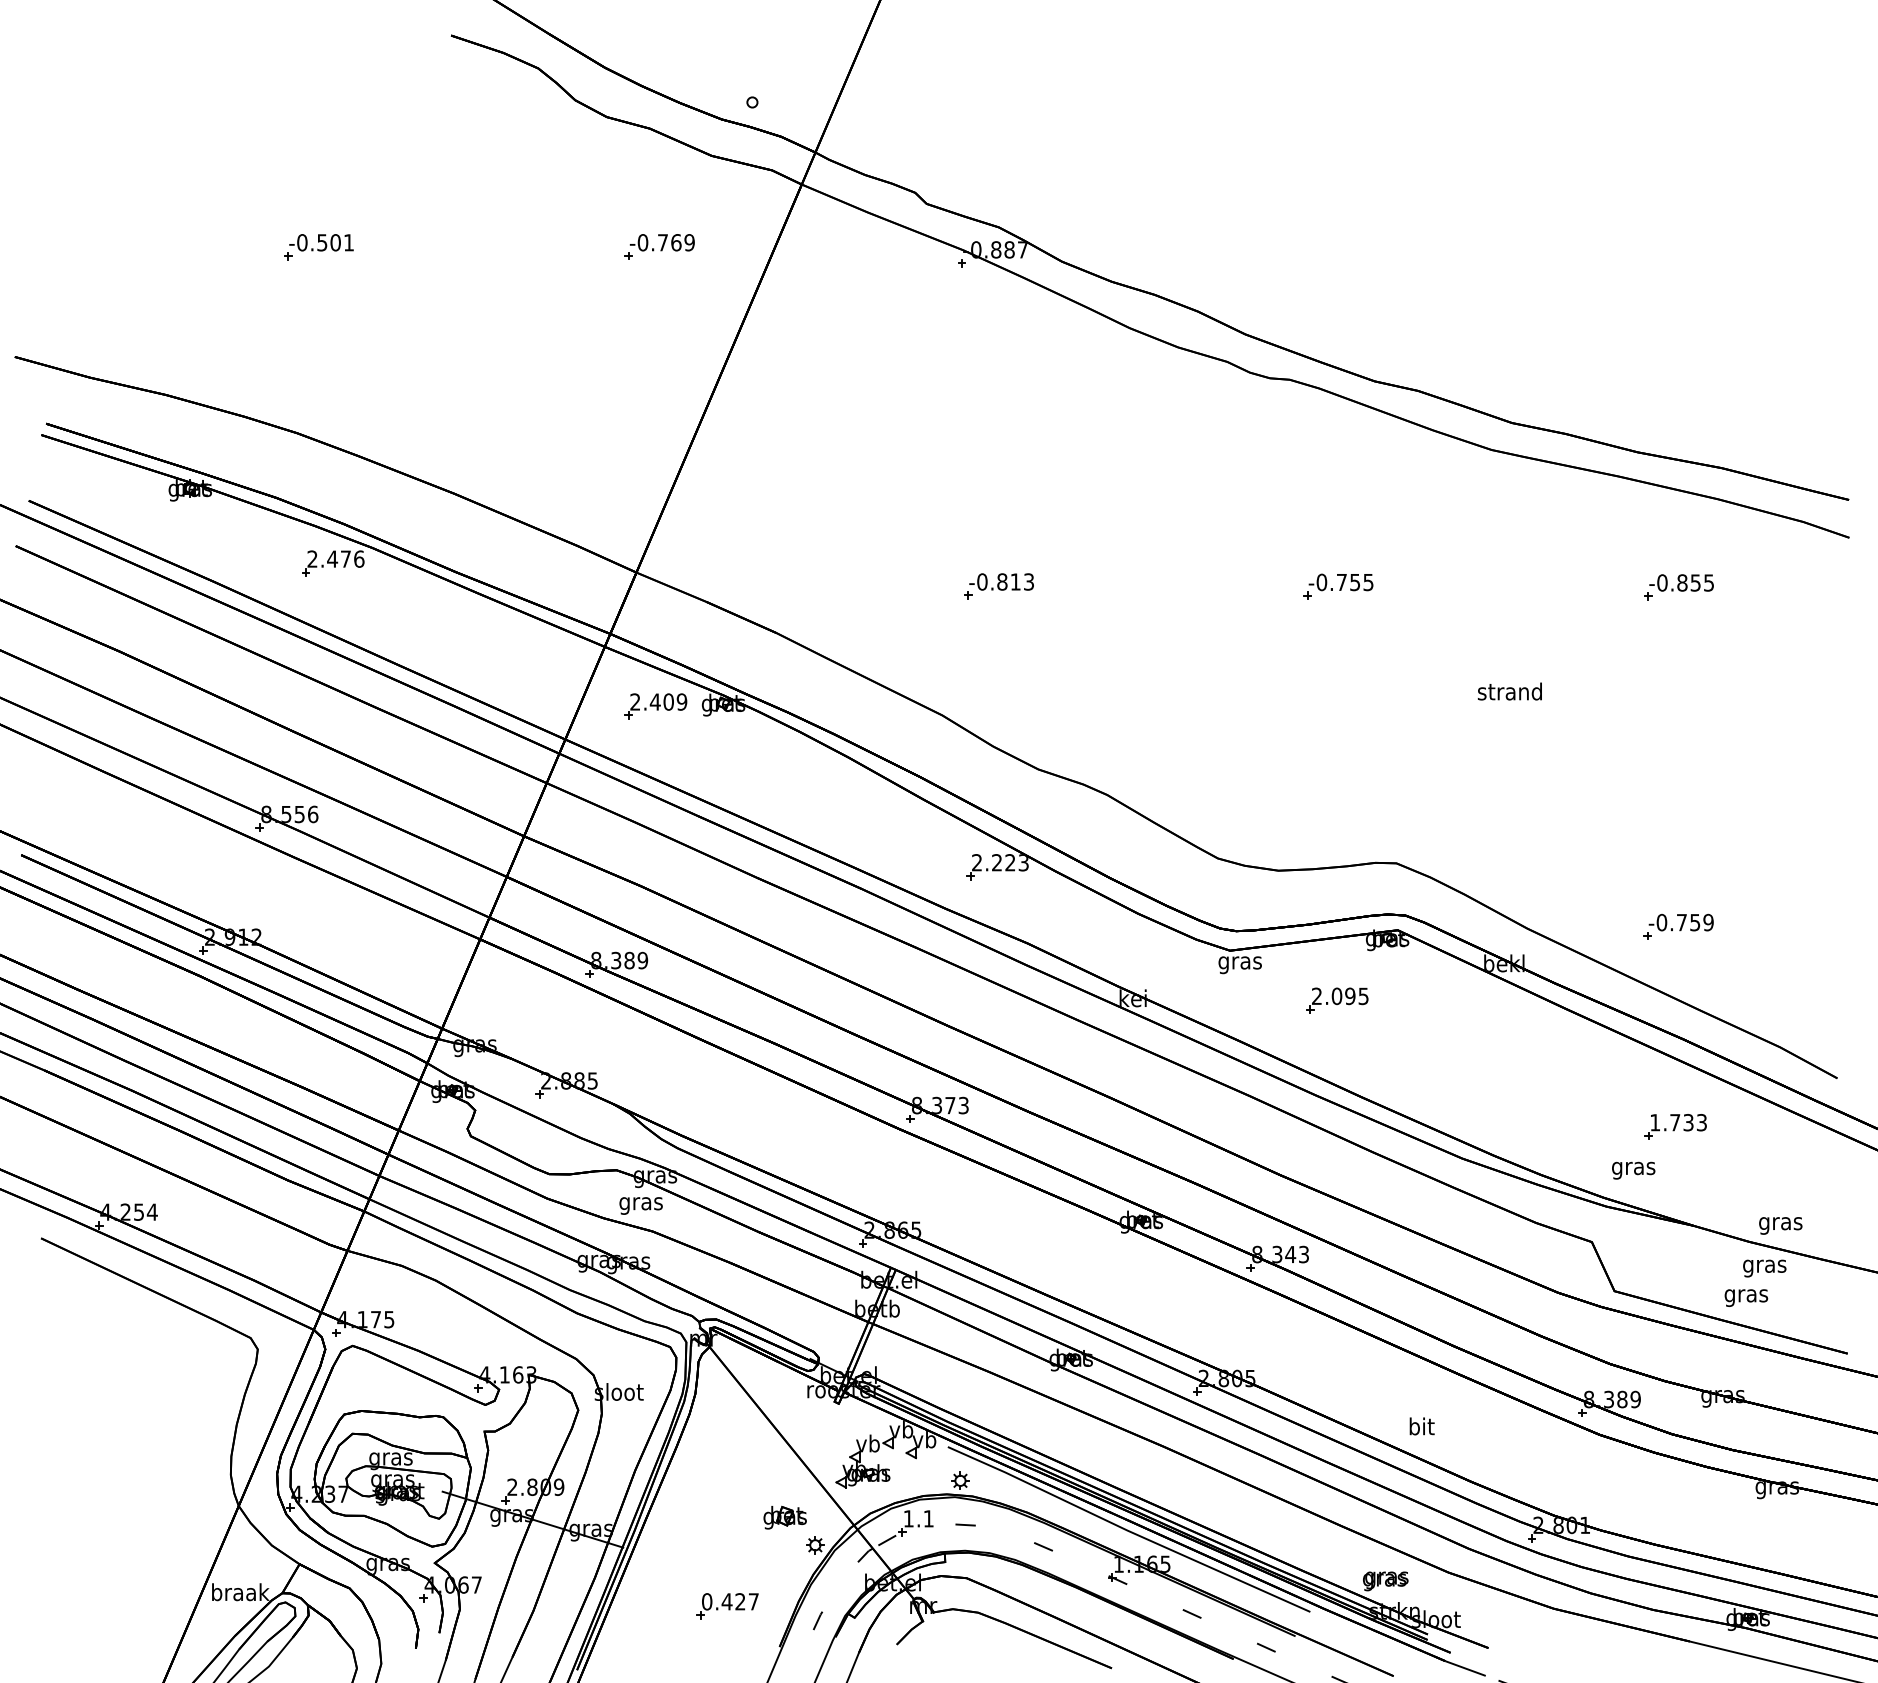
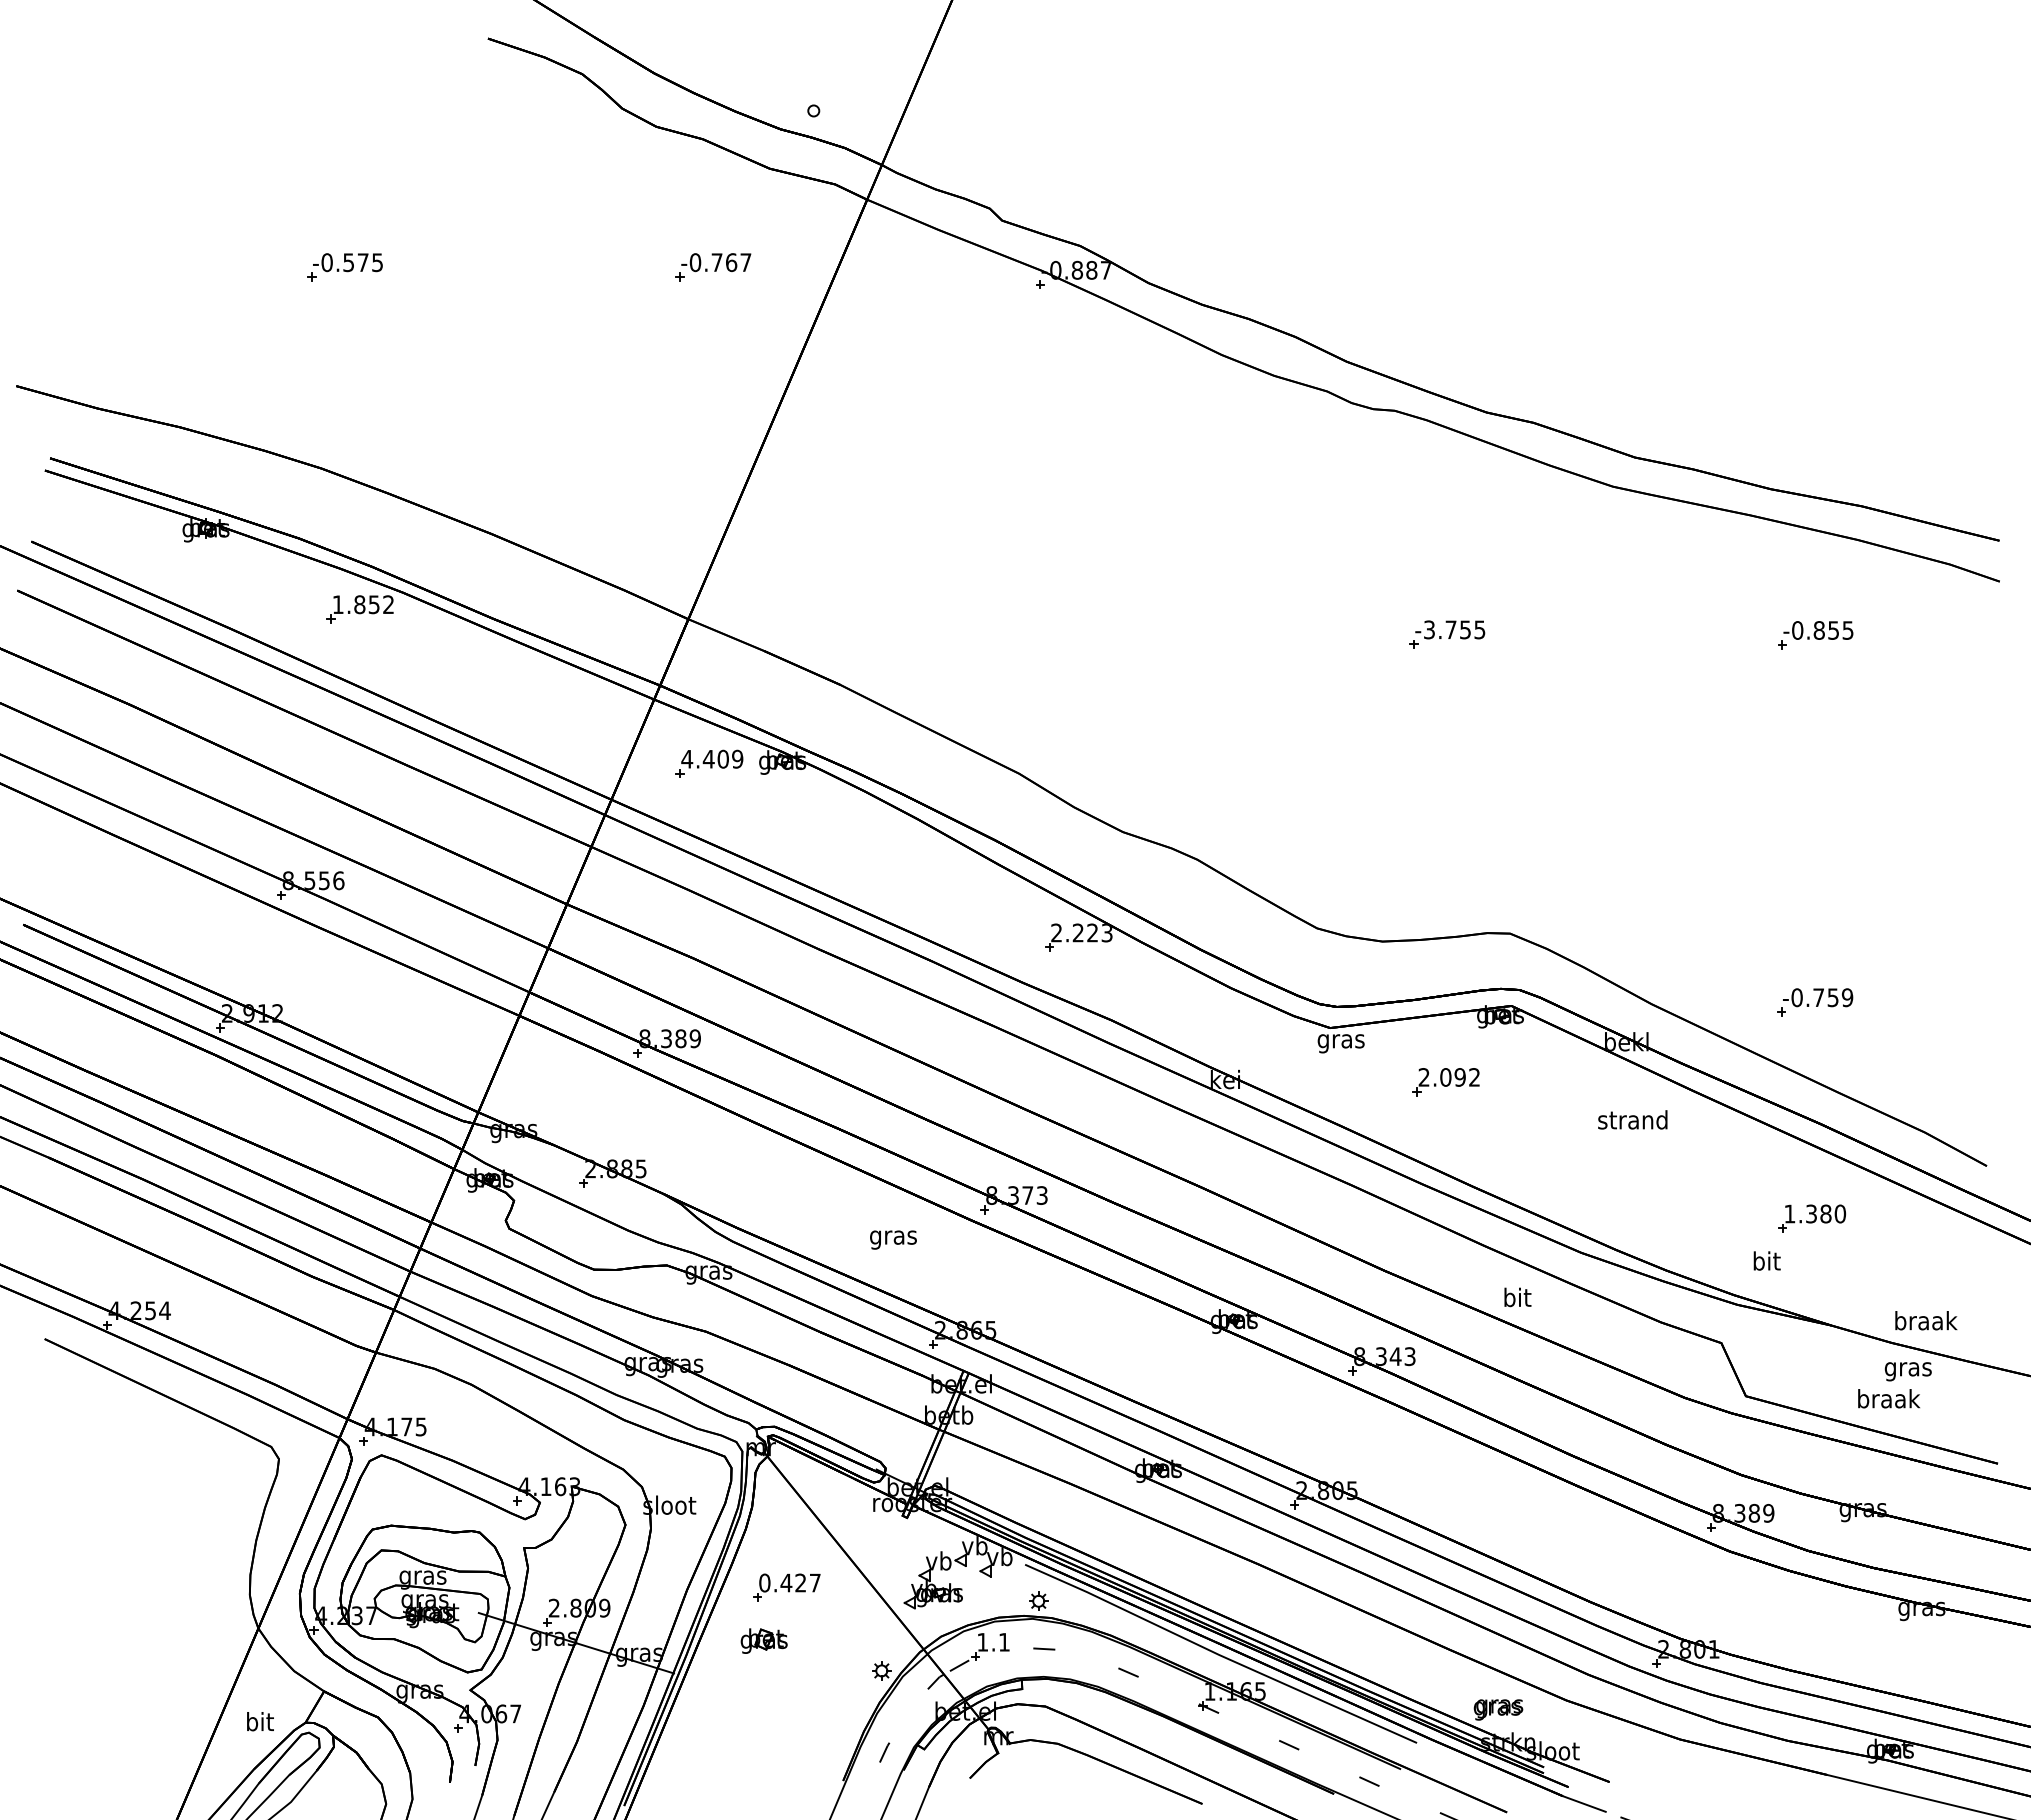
text: (341, 242) -> (369, 262), -0.501 -> -0.575
text: (689, 242) -> (745, 262), -0.769 -> -0.767
text: (335, 558) -> (363, 604), 2.476 -> 1.852
text: (1321, 582) -> (1429, 629), -0.755 -> -3.755
part: (999, 586) -> (1080, 634), removed
text: (1509, 691) -> (1632, 1119), moved
text: (635, 701) -> (687, 758), 2.409 -> 4.409
text: (1363, 996) -> (1474, 1077), 2.095 -> 2.092
text: (1689, 1122) -> (1826, 1213), 1.733 -> 1.380
text: (1633, 1168) -> (1766, 1263), gras -> bit
text: (641, 1205) -> (893, 1239), moved
text: (1781, 1223) -> (1926, 1323), gras -> braak
text: (1747, 1296) -> (1889, 1401), gras -> braak
text: (1421, 1426) -> (1517, 1297), moved
part: (784, 1517) -> (763, 1640), moved
text: (240, 1592) -> (260, 1721), braak -> bit
part: (727, 1605) -> (786, 1587), moved

